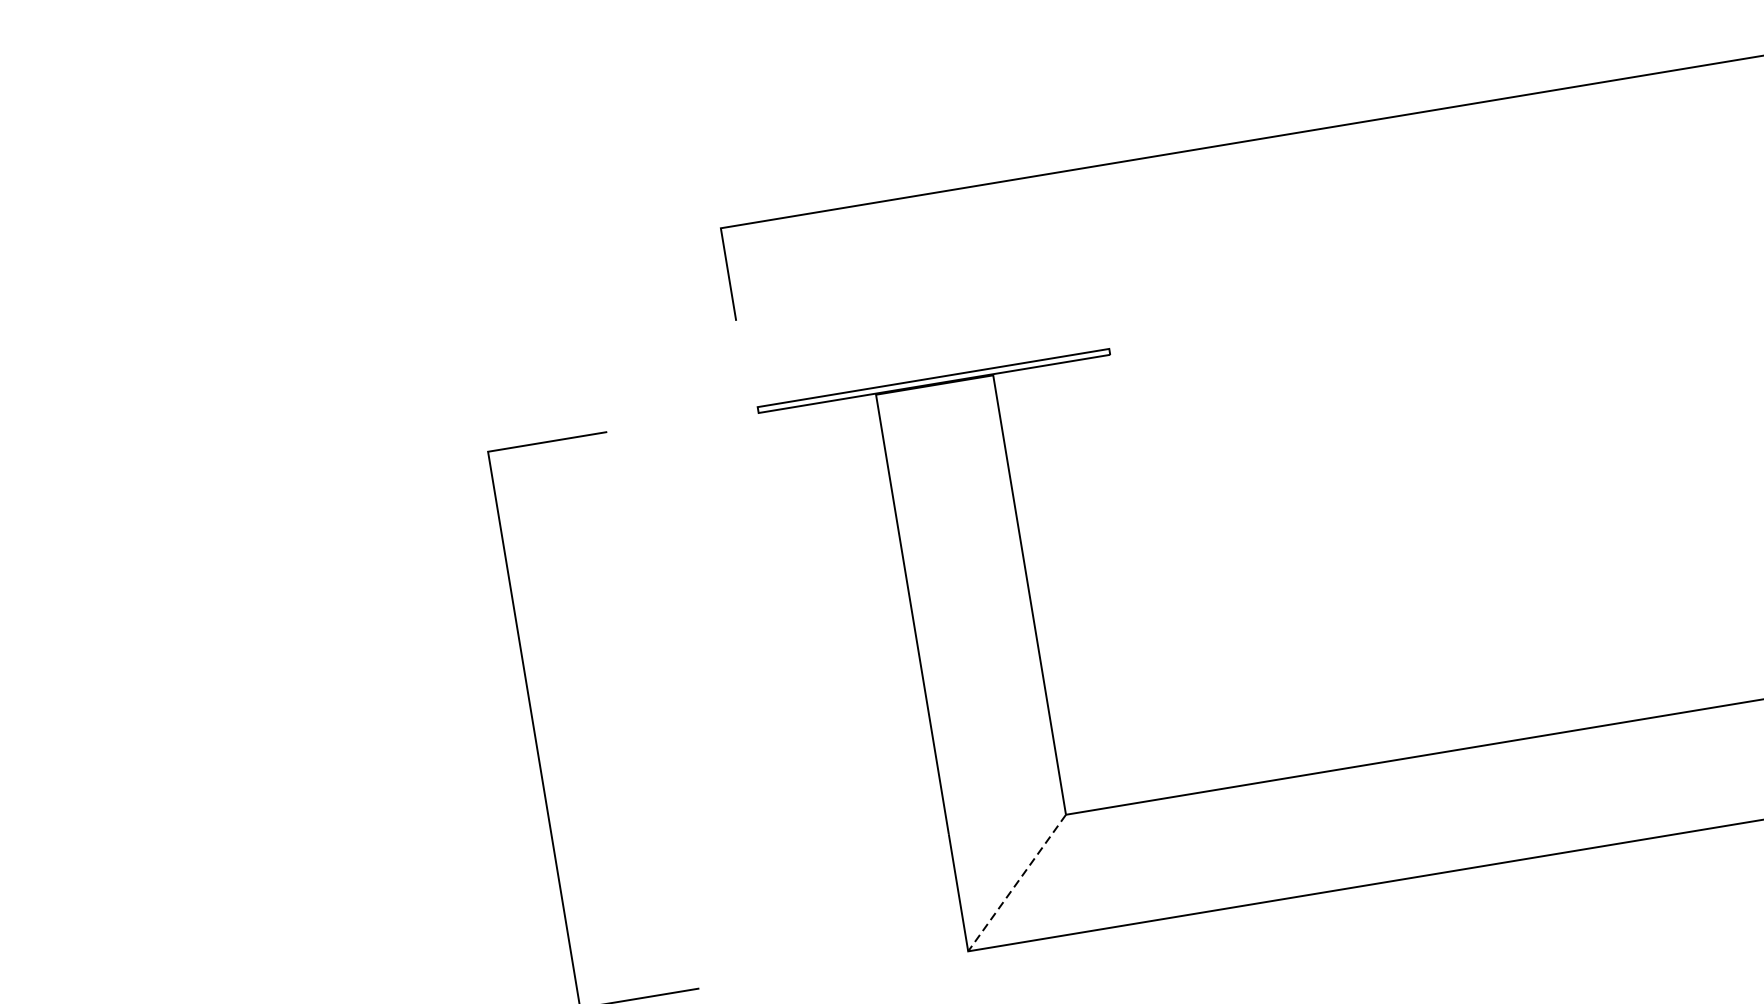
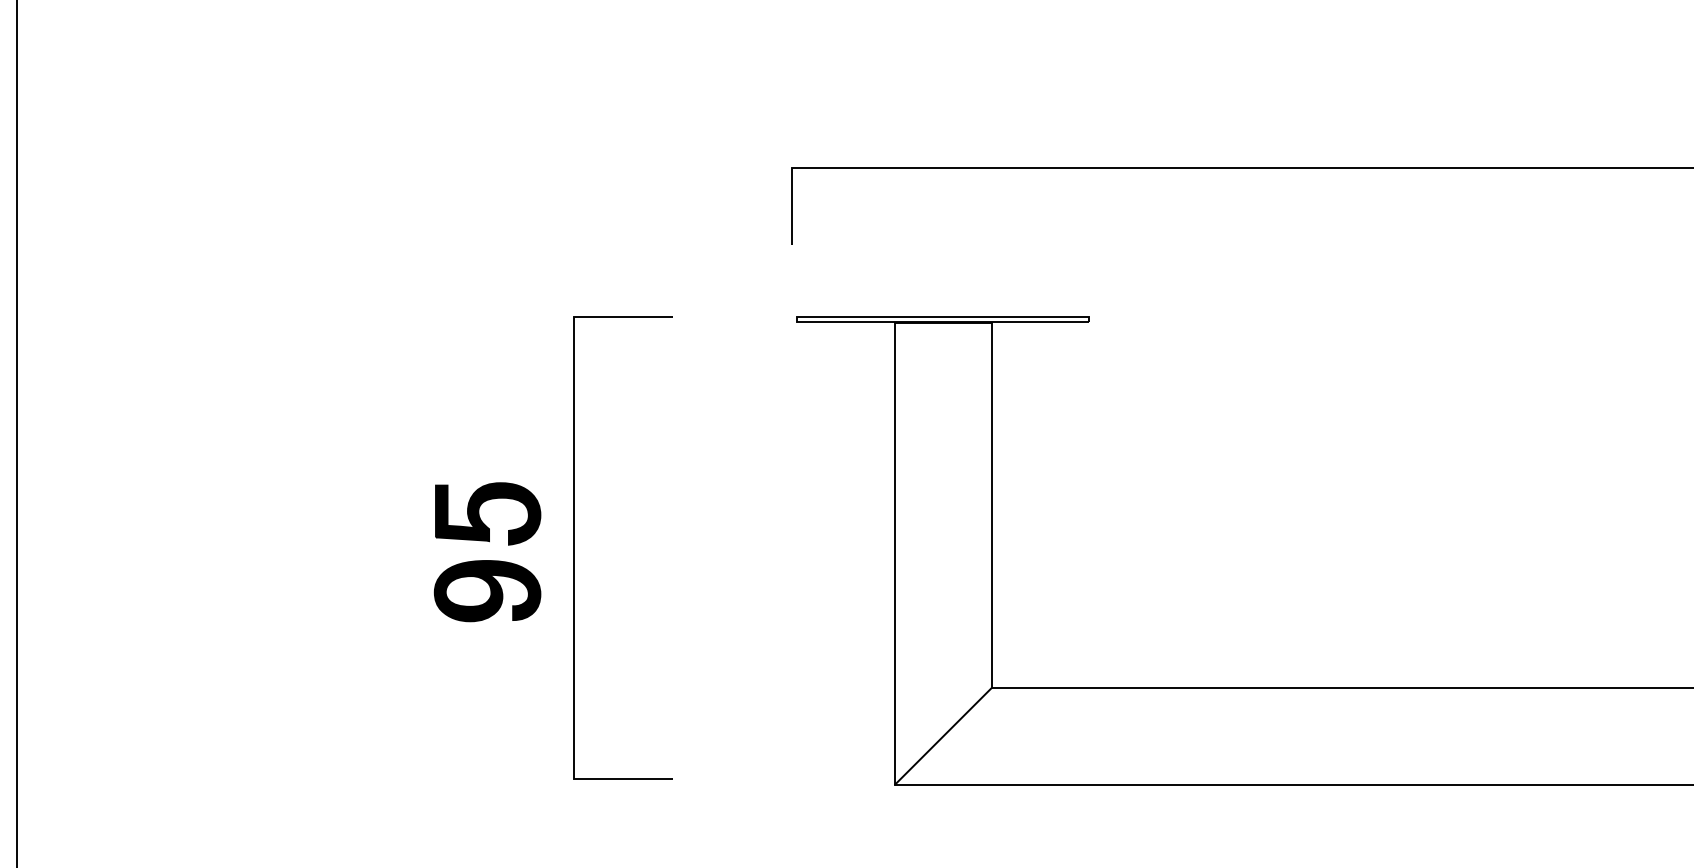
part: (432, 761) -> (487, 560), added
line: (1017, 882) -> (943, 736), dashed -> solid

